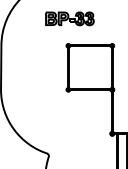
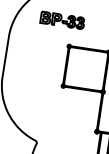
part: (69, 18) -> (62, 20), moved

